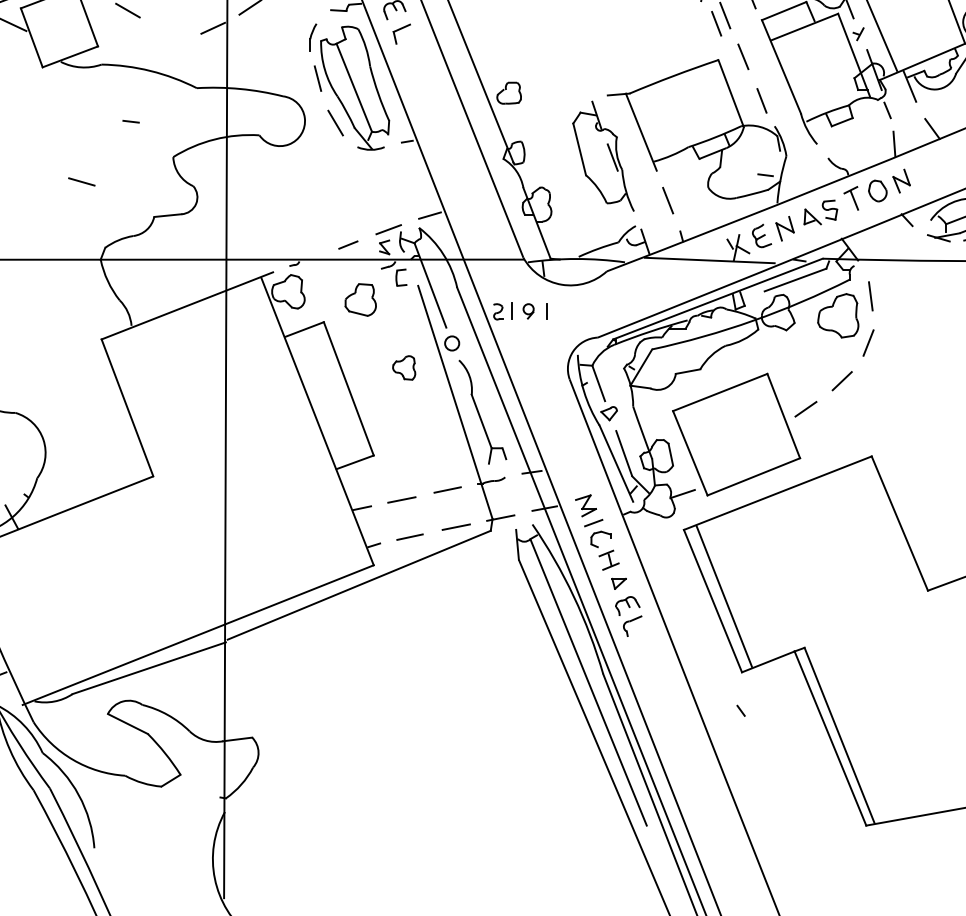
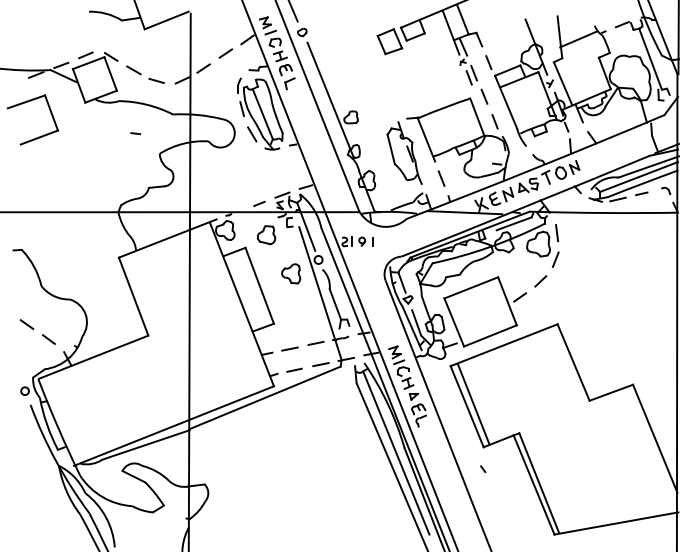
line: (81, 181) -> (156, 80), moved
part: (404, 367) -> (291, 273), size x1.43

